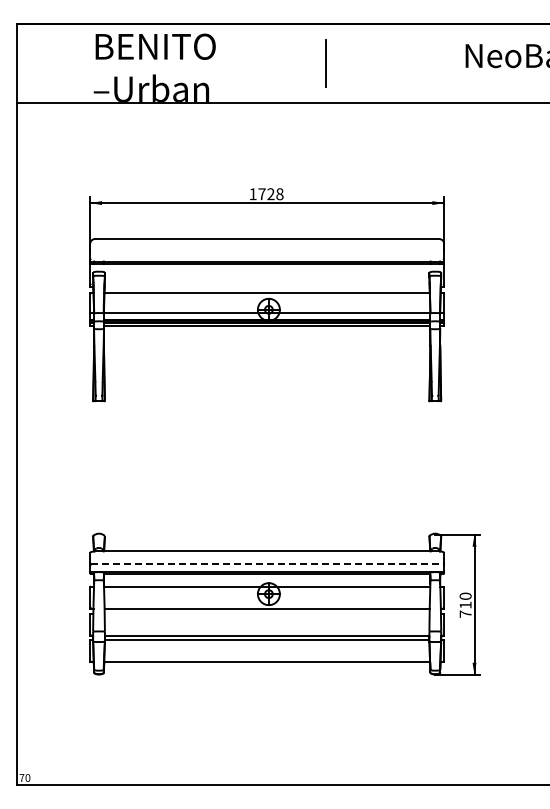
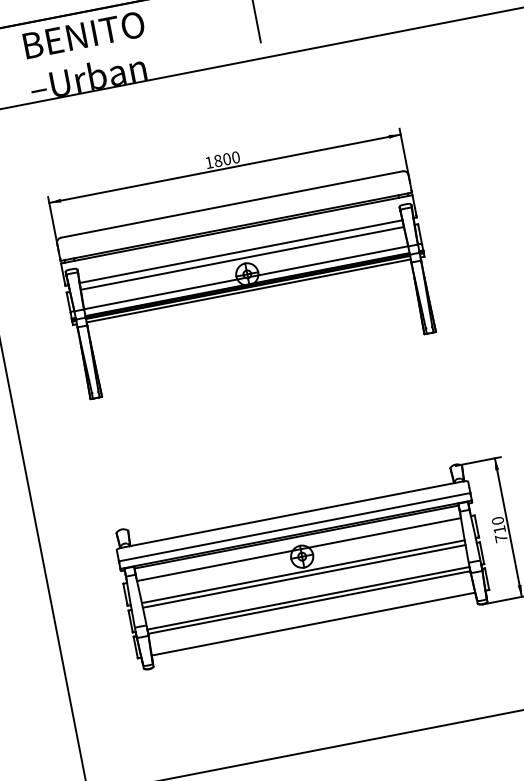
text: (270, 194) -> (226, 159), 1728 -> 1800
line: (266, 286) -> (240, 251), added
line: (267, 564) -> (295, 527), dashed -> solid
line: (266, 613) -> (303, 576), added

